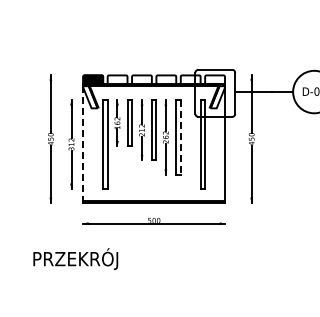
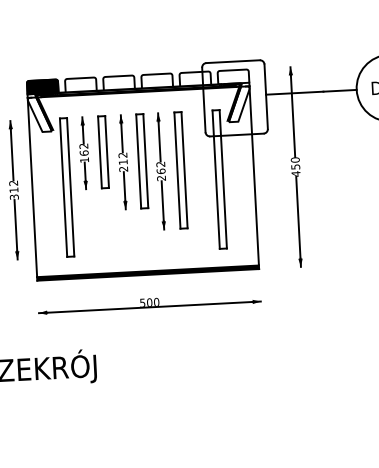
line: (180, 137) -> (184, 170), dashed -> solid
line: (83, 143) -> (32, 187), dashed -> solid

